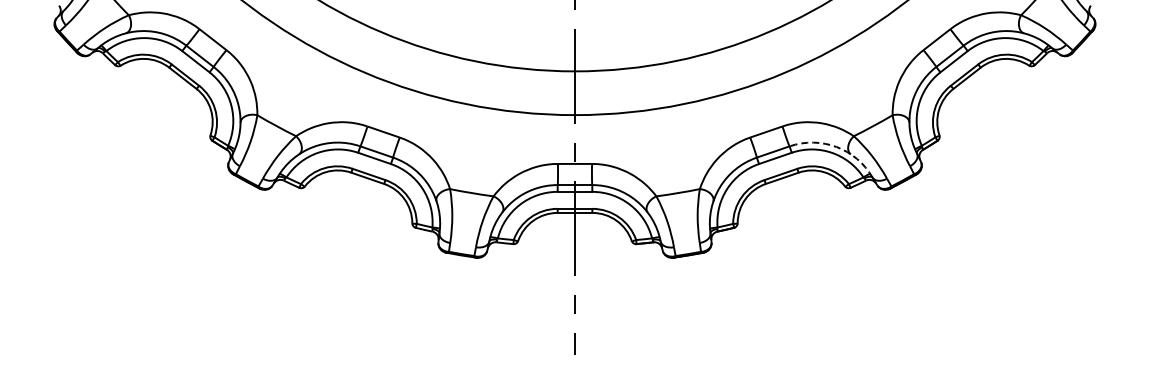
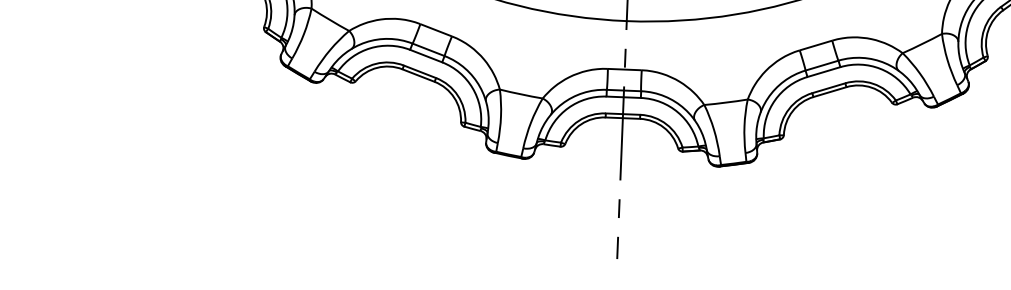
arc: (836, 147) -> (885, 63), dashed -> solid

